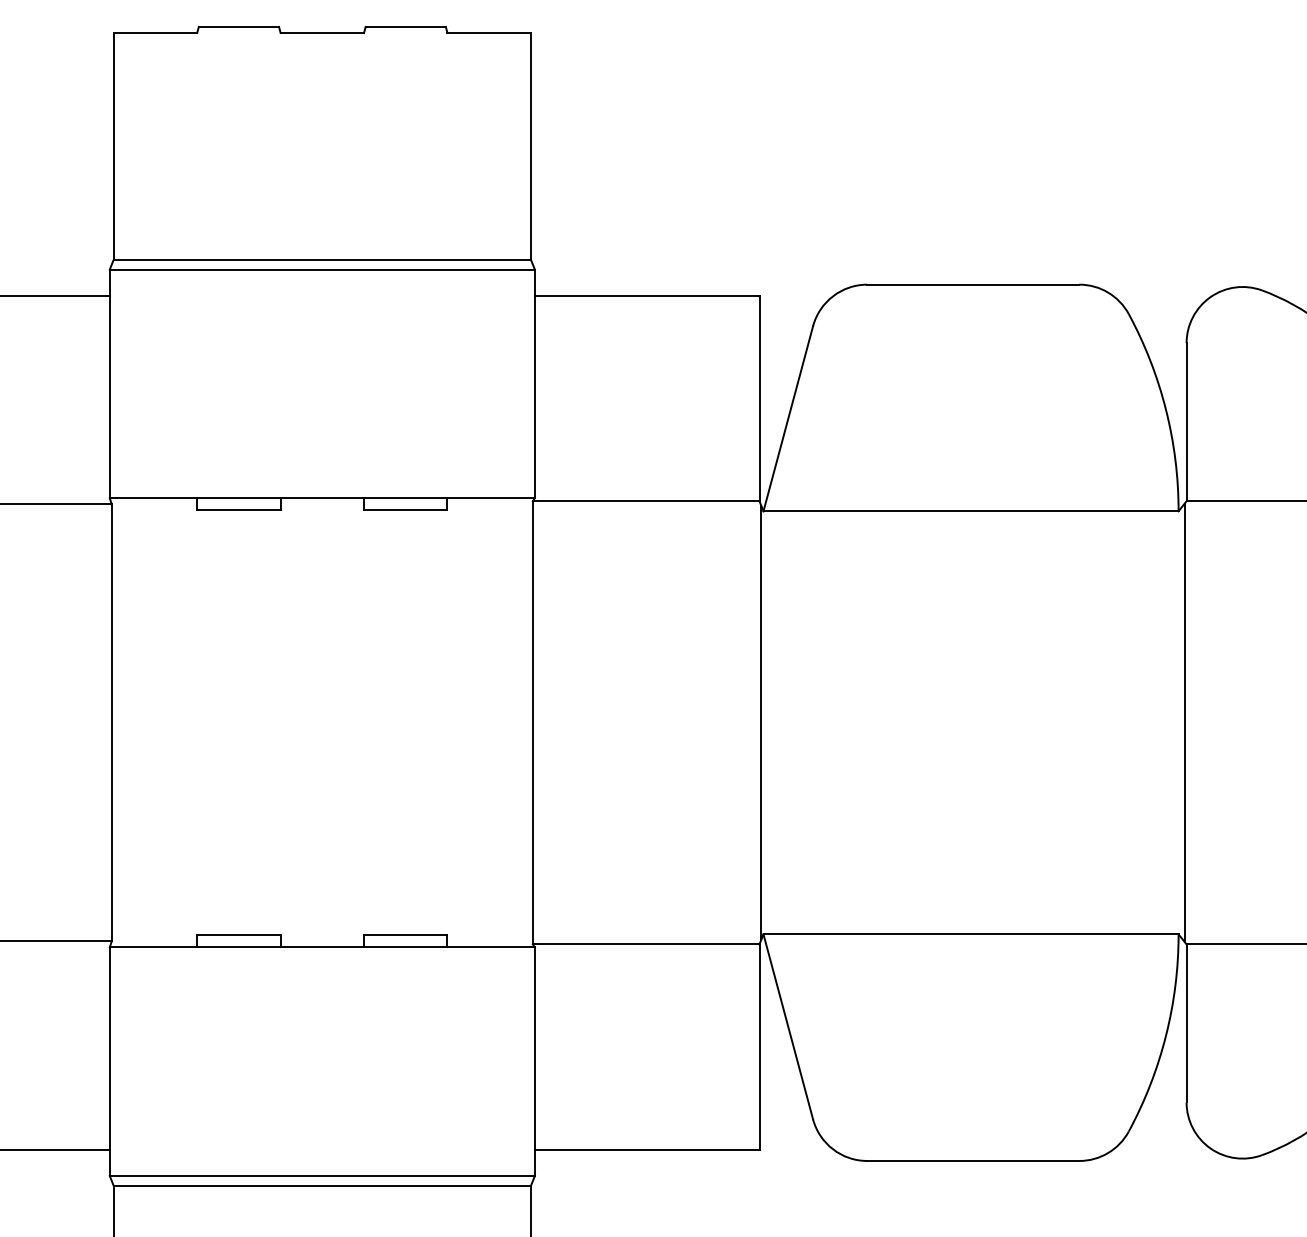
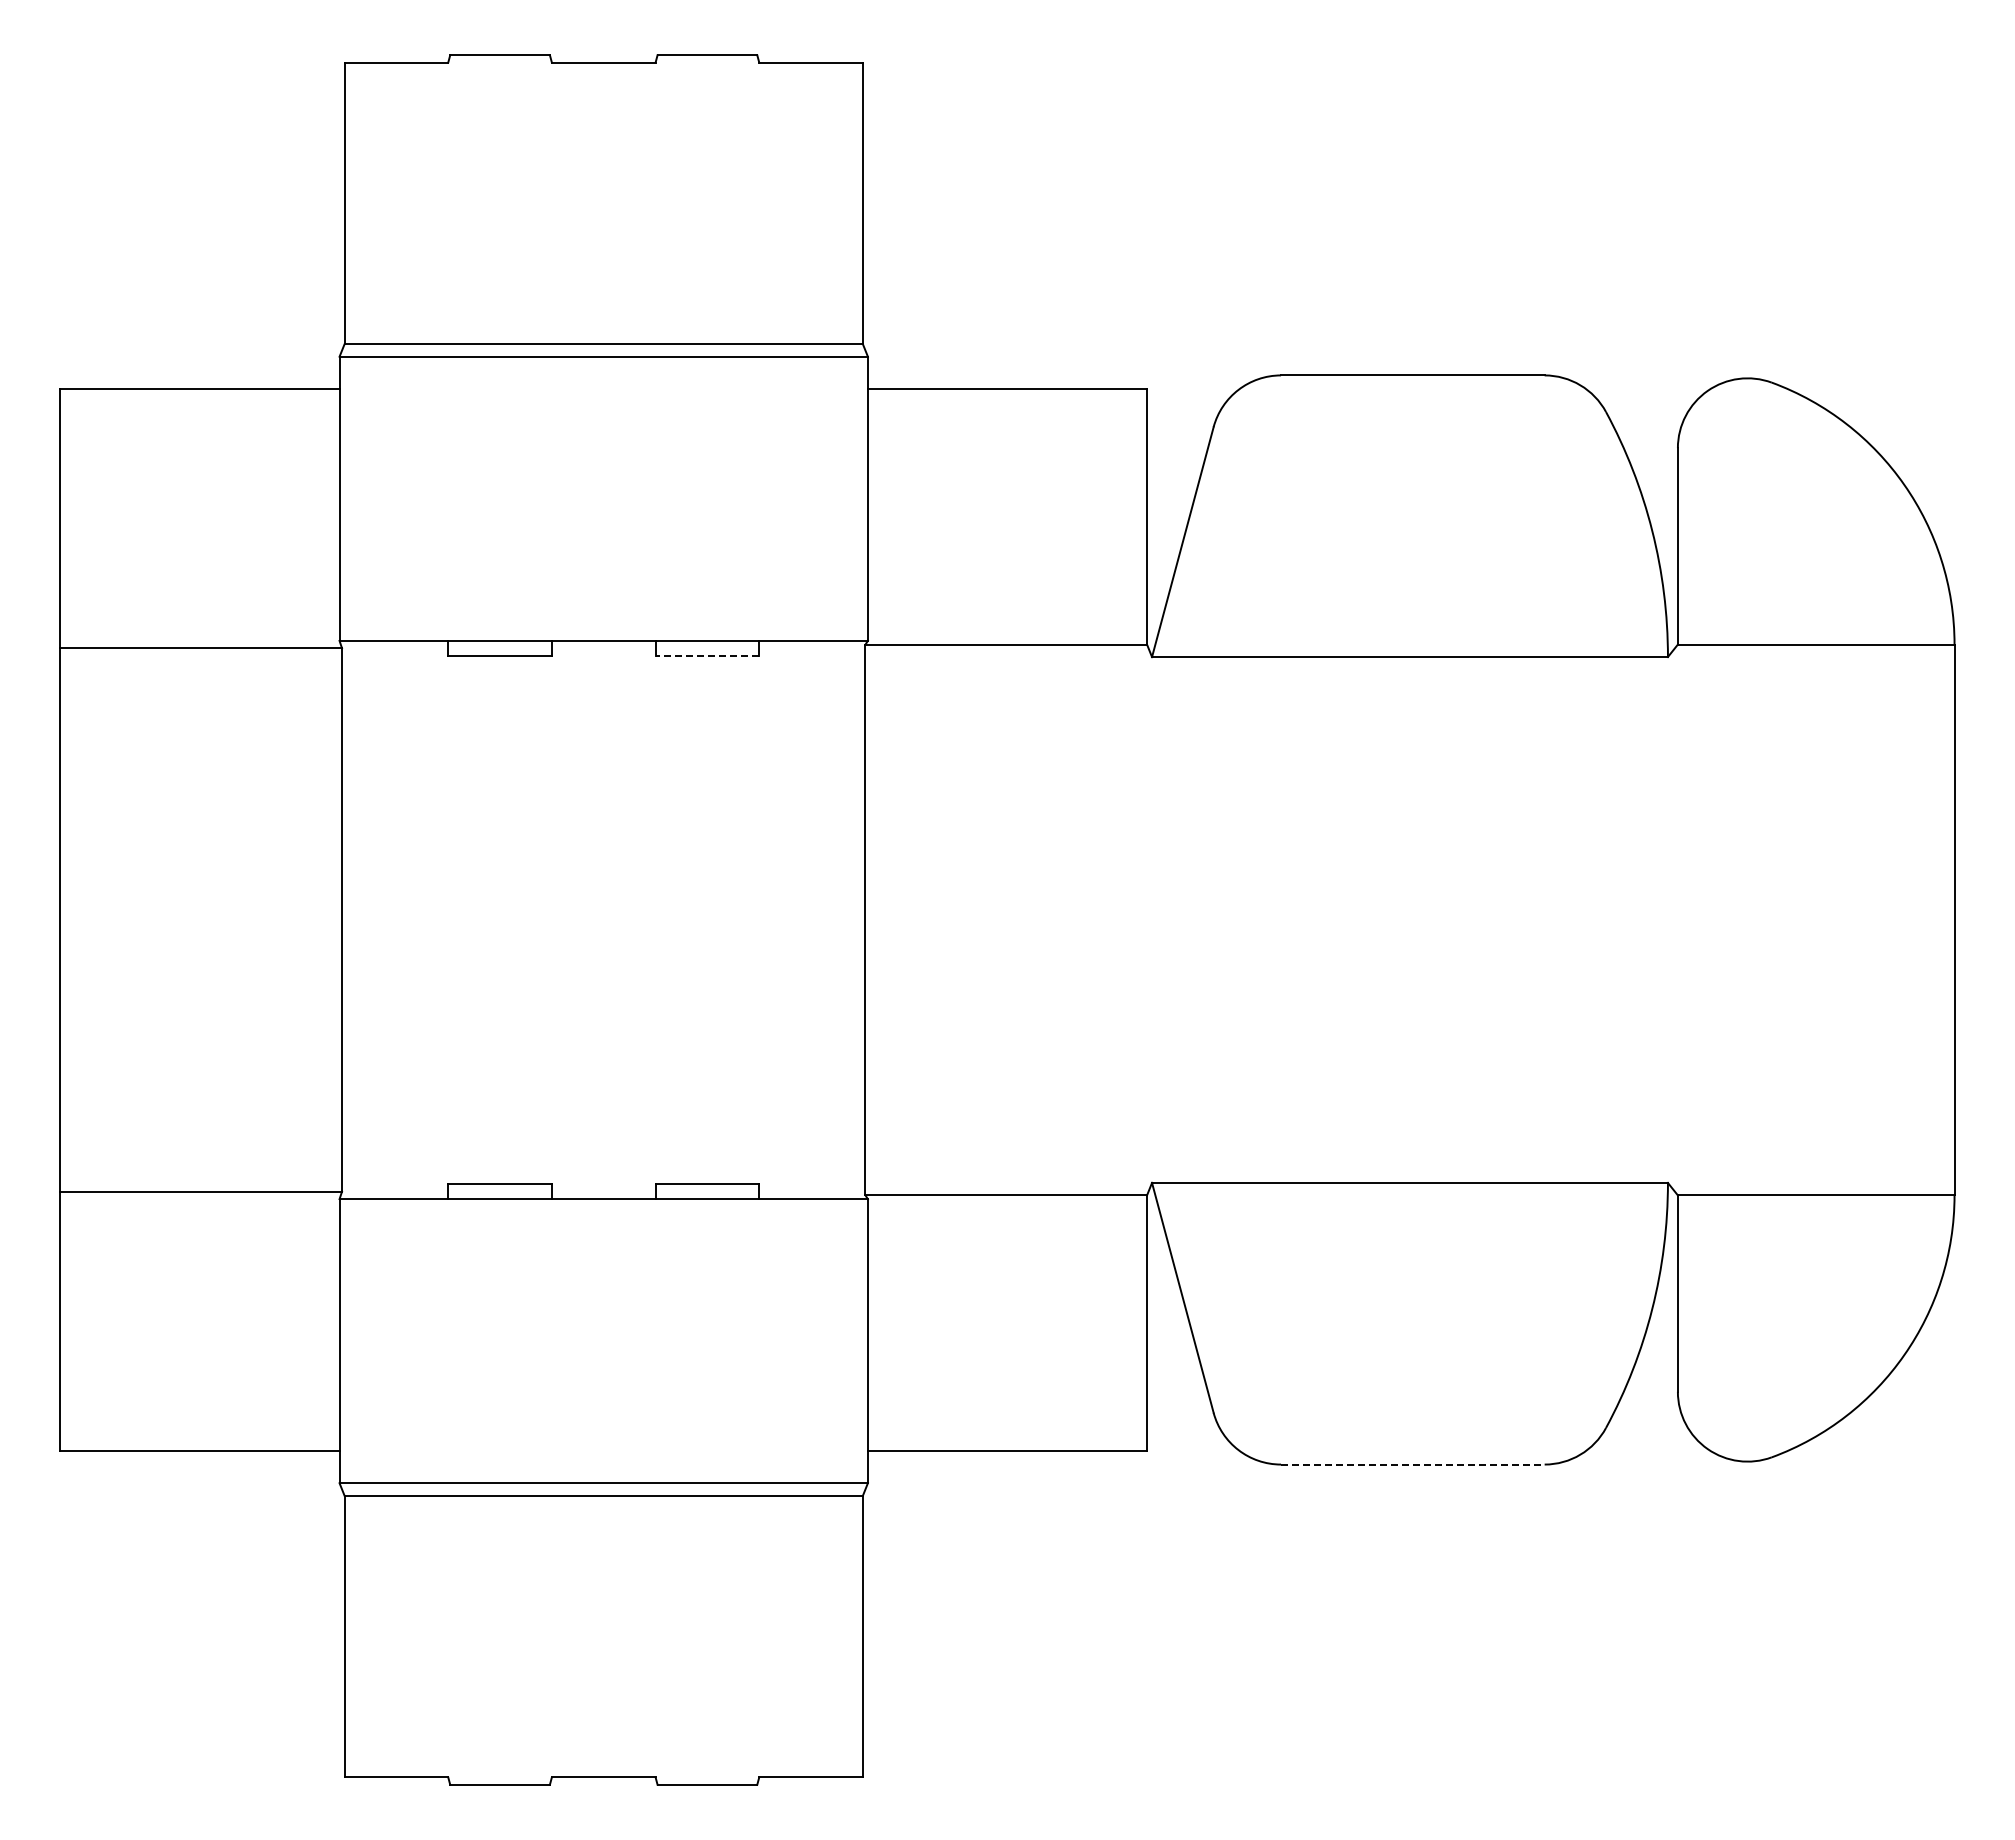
line: (405, 510) -> (707, 655), solid -> dashed
line: (761, 722) -> (1149, 919), removed
line: (1184, 722) -> (1675, 919), removed
line: (973, 1160) -> (1412, 1464), solid -> dashed

